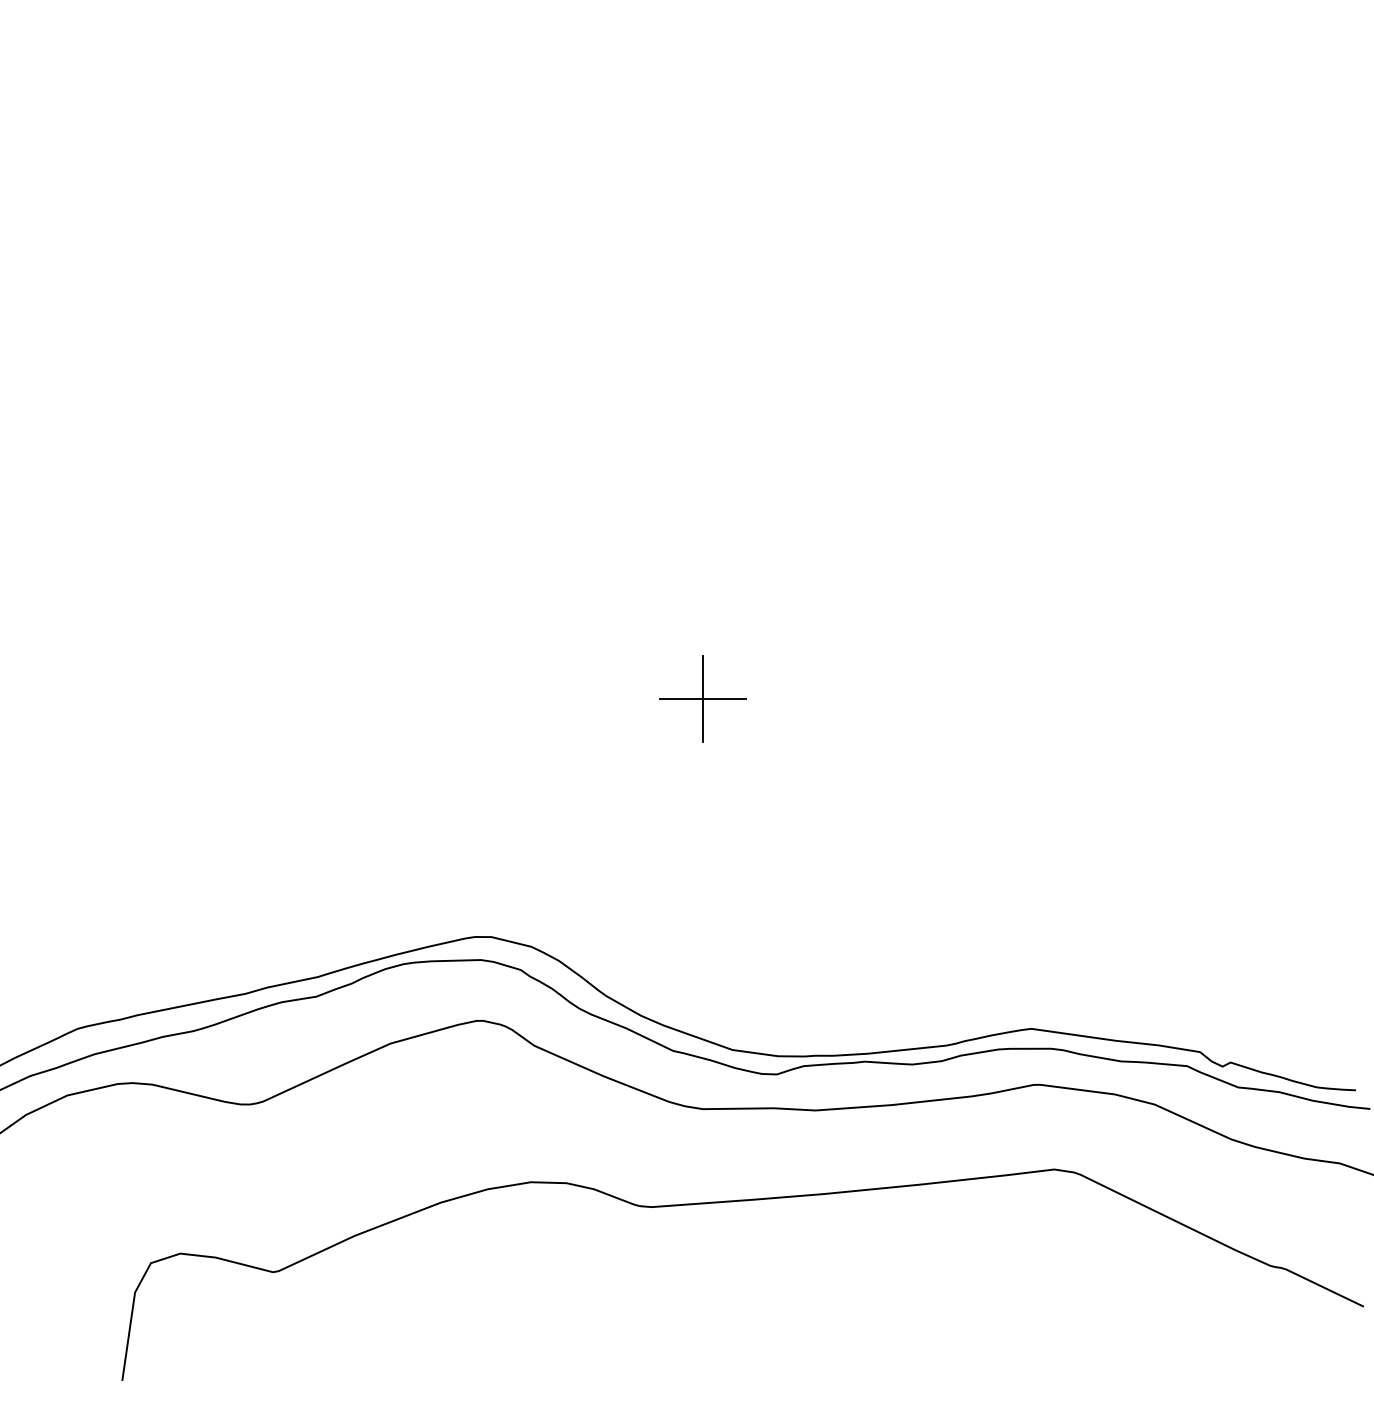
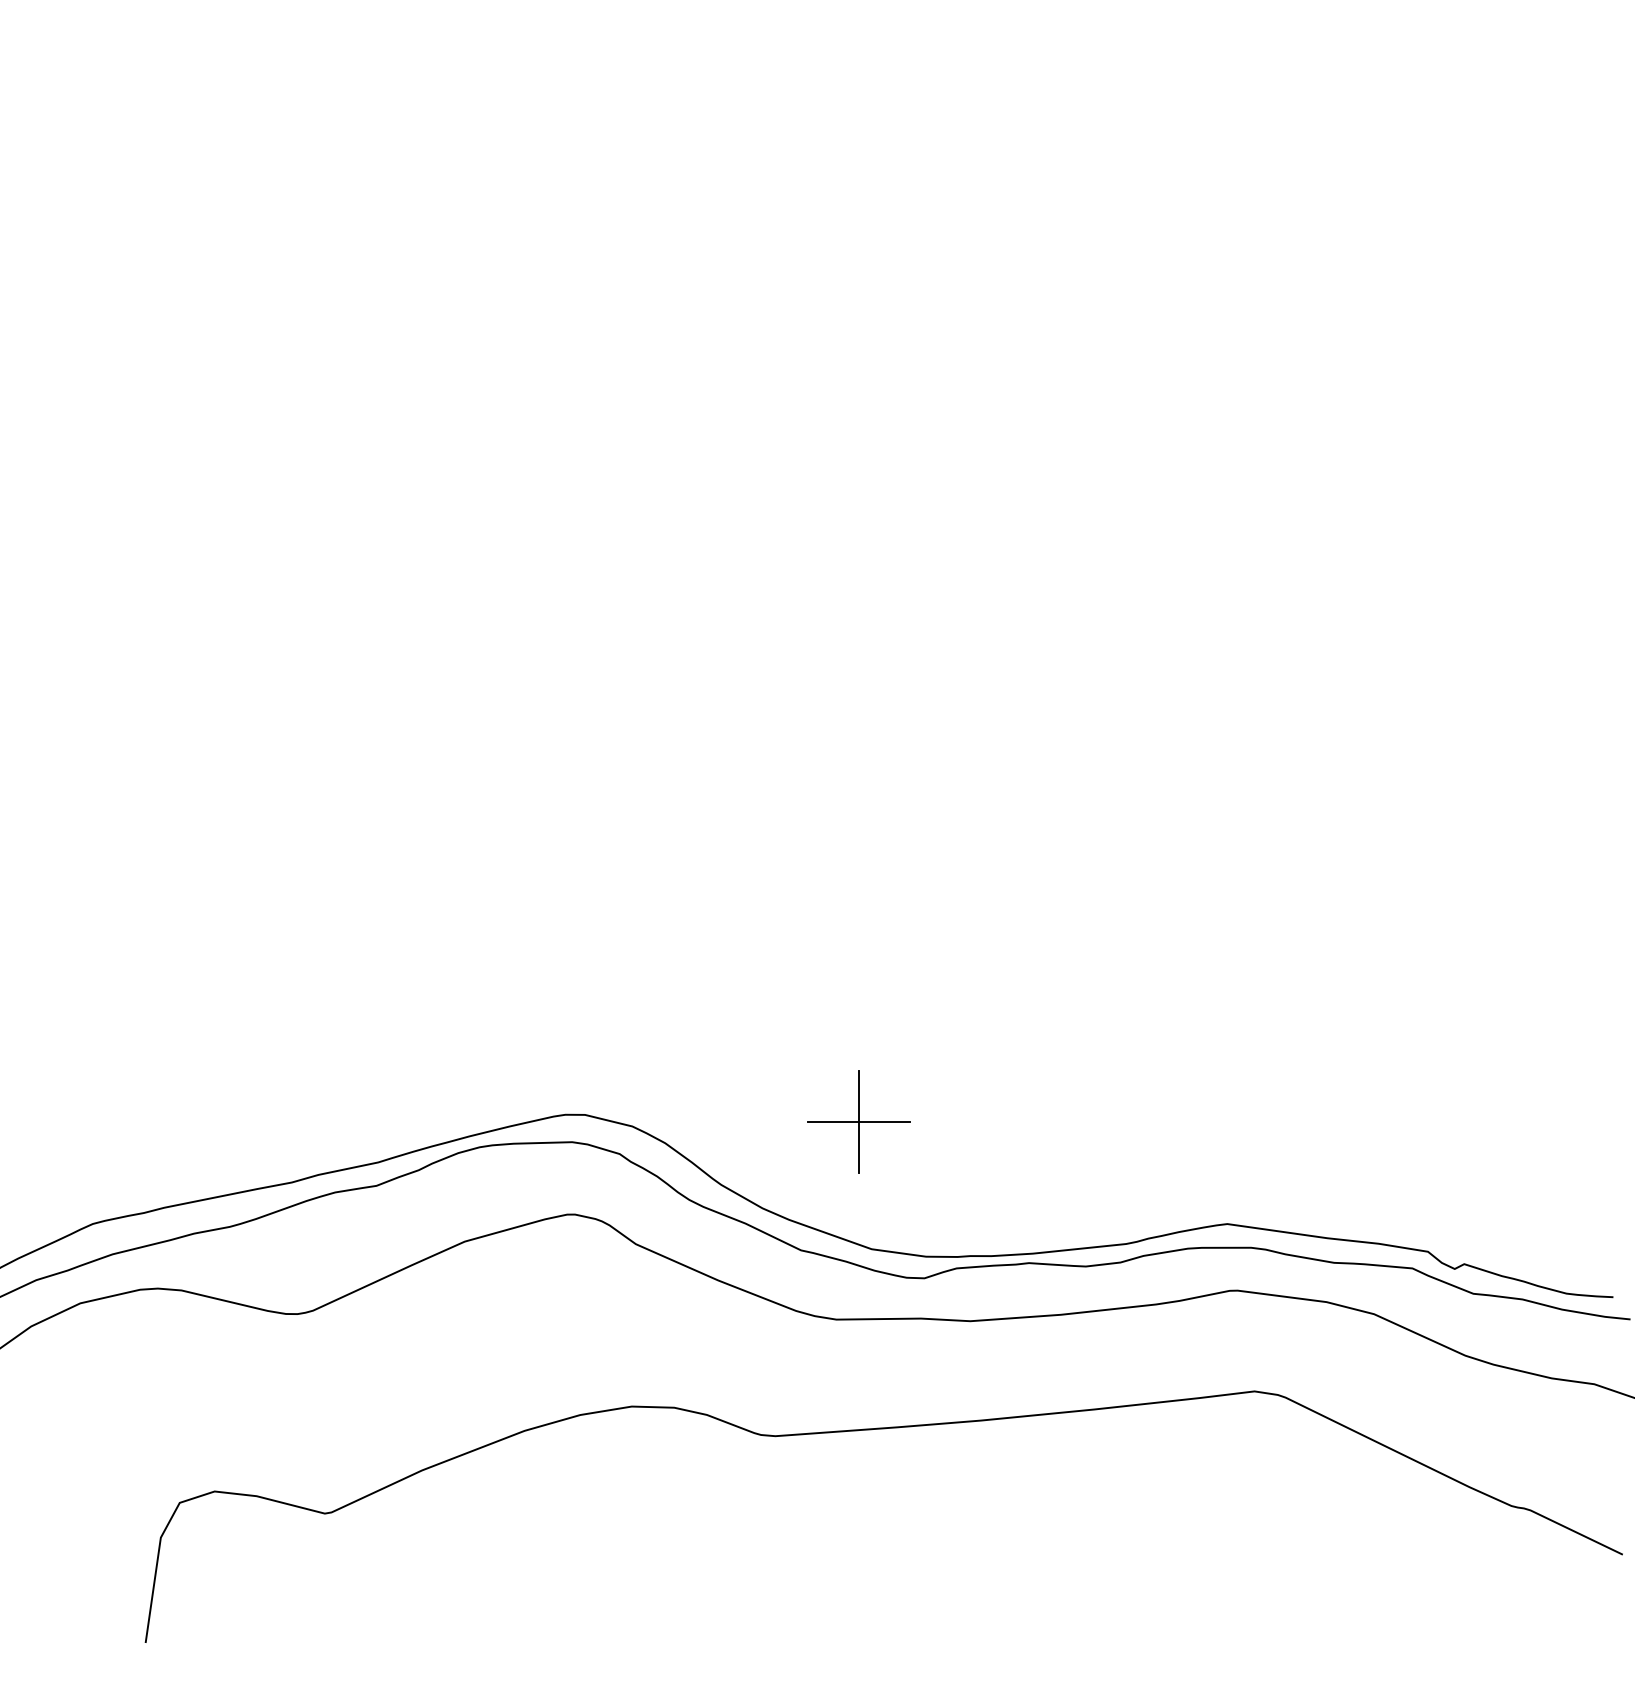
part: (702, 698) -> (858, 1121), moved

